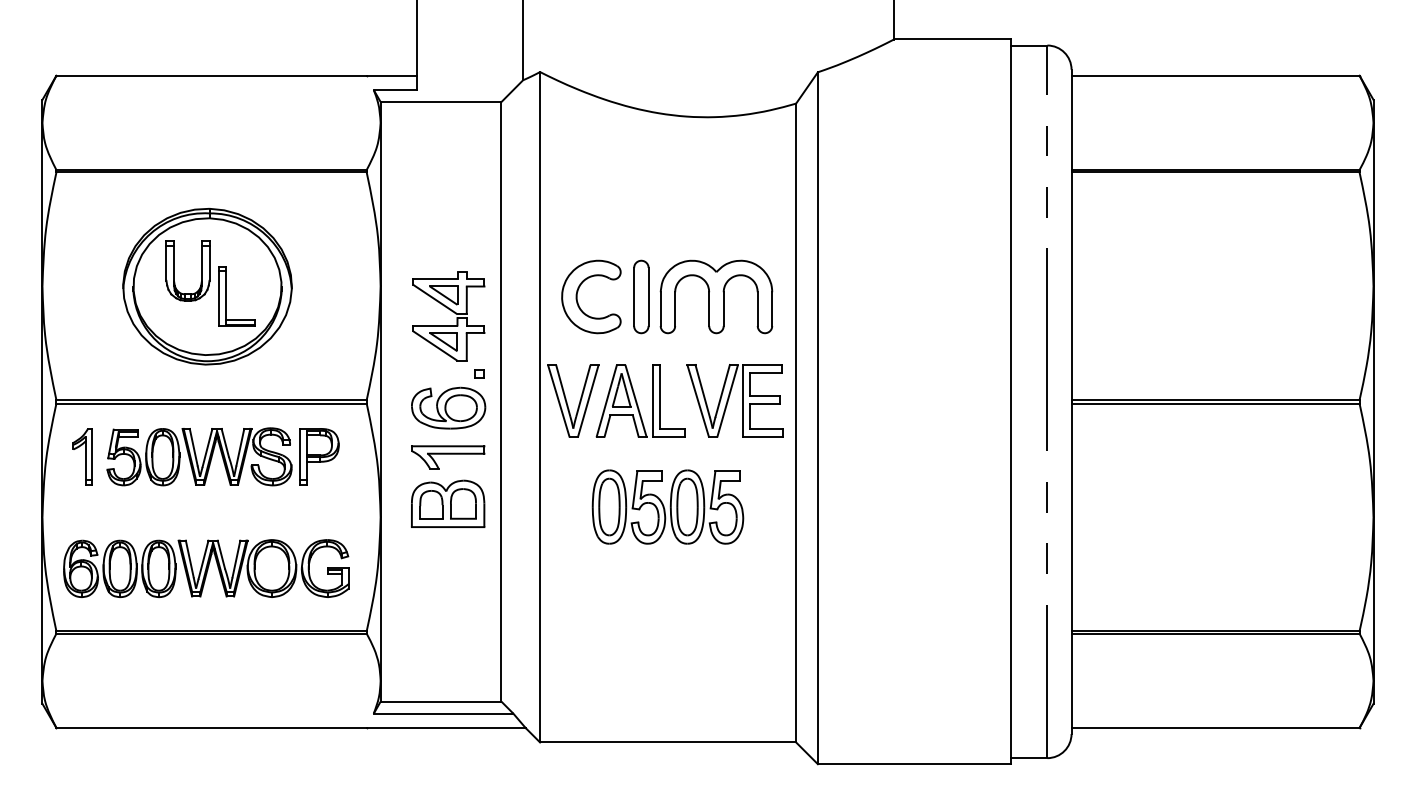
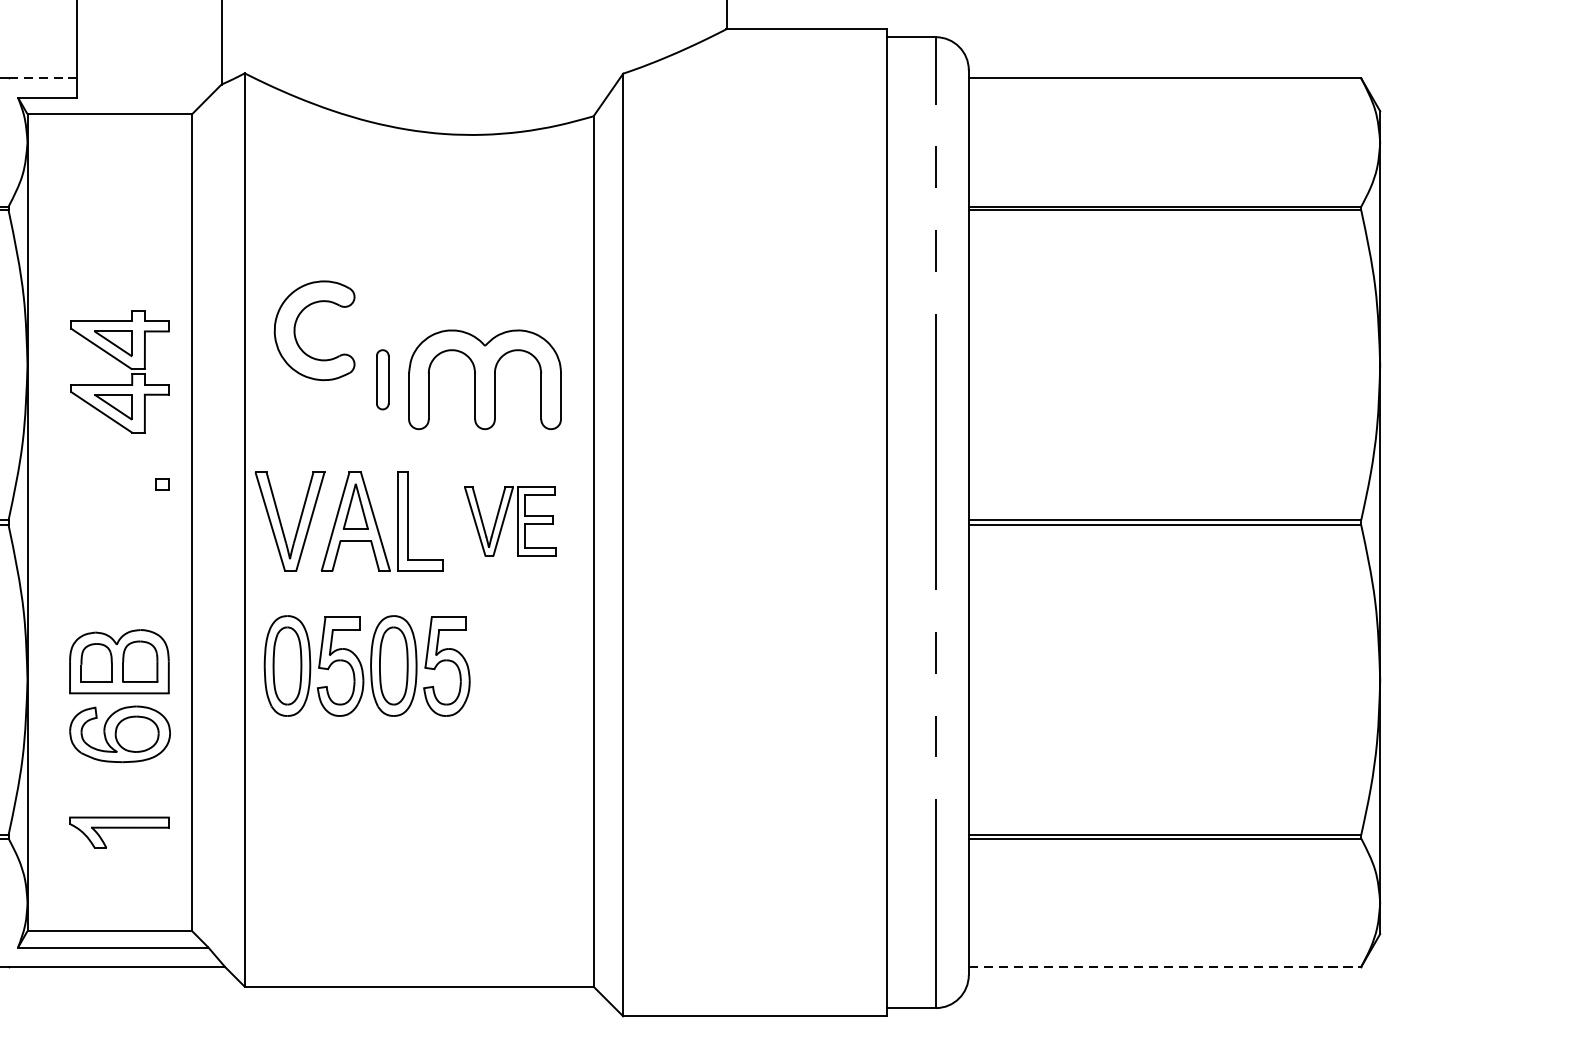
line: (392, 75) -> (43, 78), solid -> dashed
part: (578, 291) -> (297, 323), moved
part: (641, 296) -> (382, 379), size x0.6
part: (448, 316) -> (119, 372), moved
part: (734, 400) -> (509, 520), size x0.7
part: (448, 407) -> (119, 733), moved
part: (448, 457) -> (119, 832), moved
part: (667, 506) -> (366, 665), moved
line: (1216, 727) -> (1166, 966), solid -> dashed

